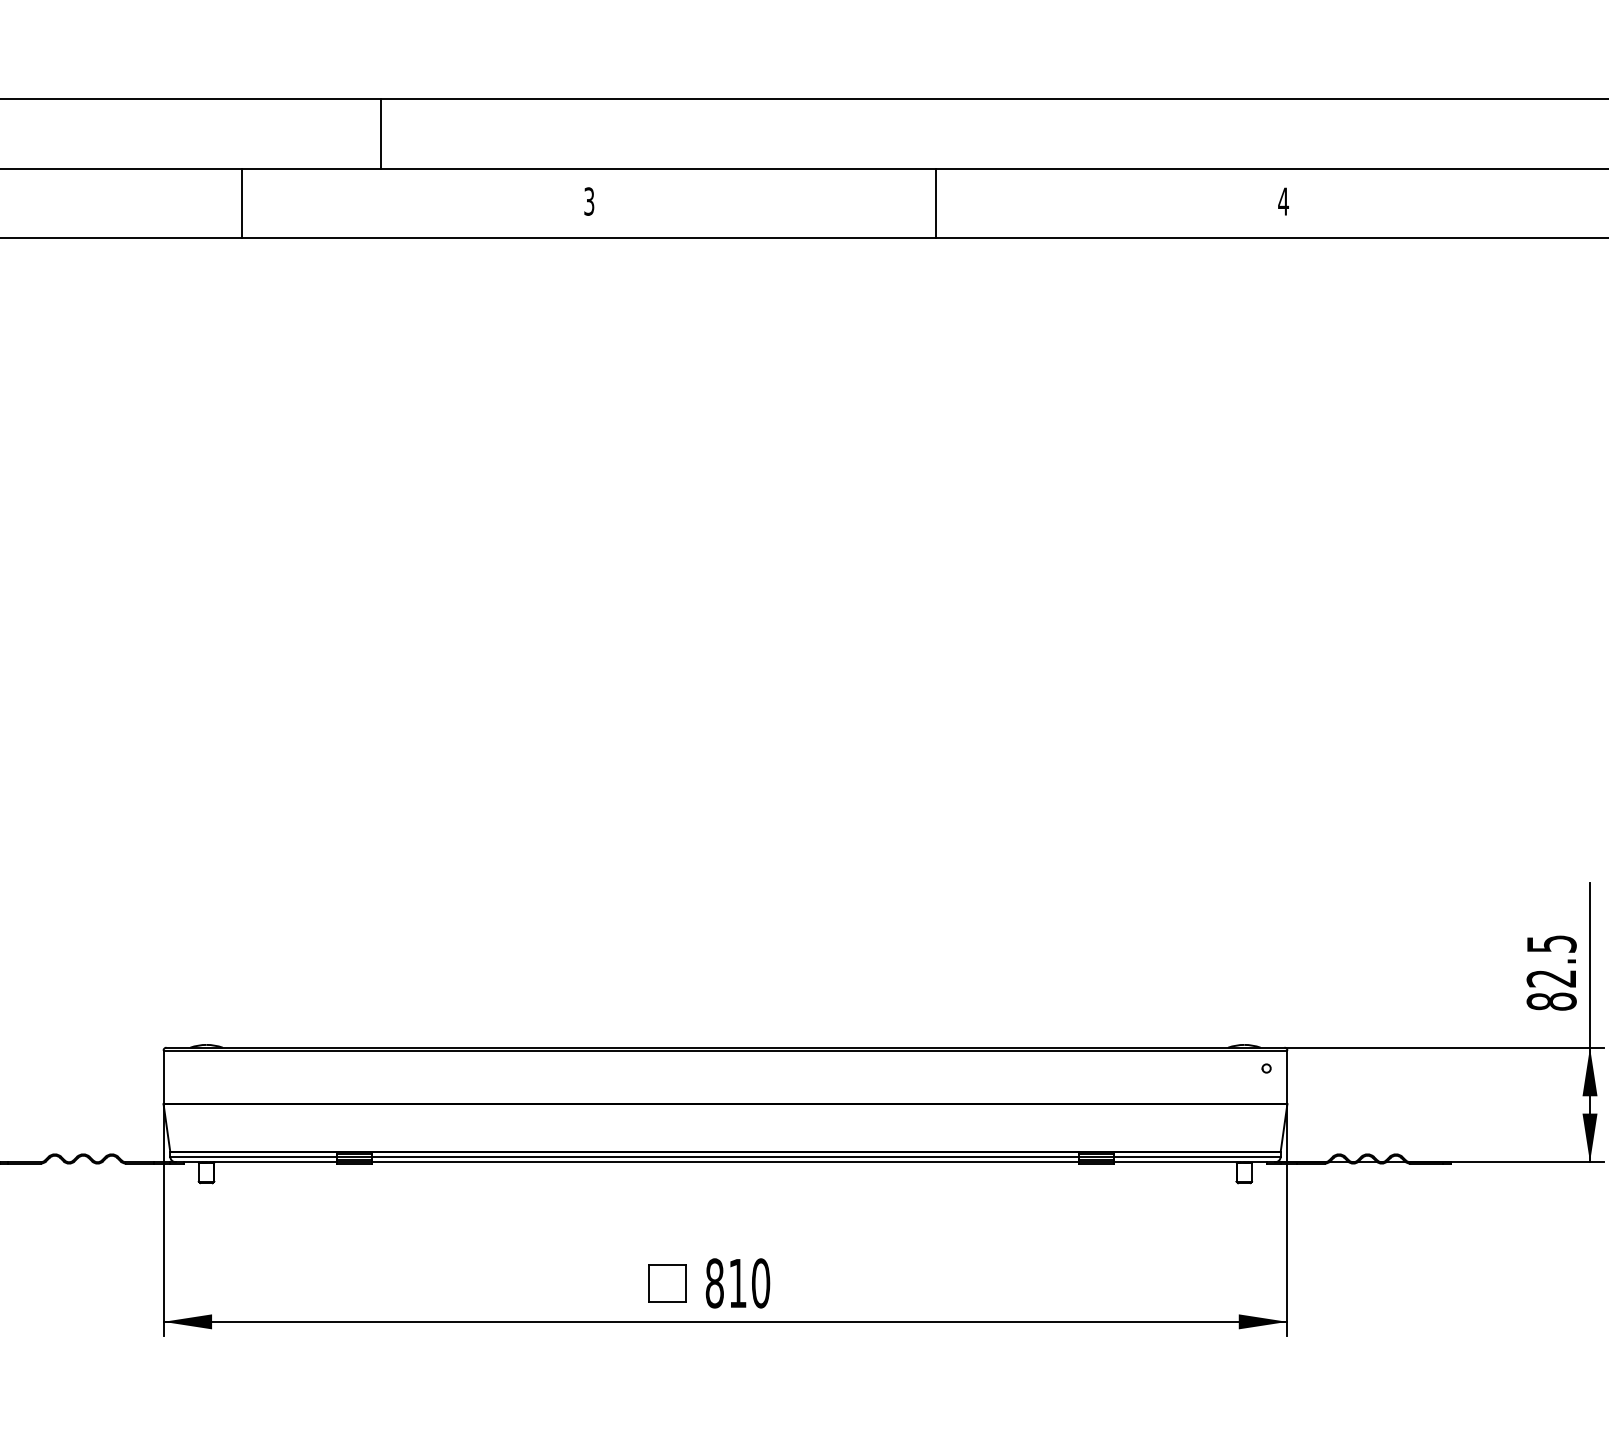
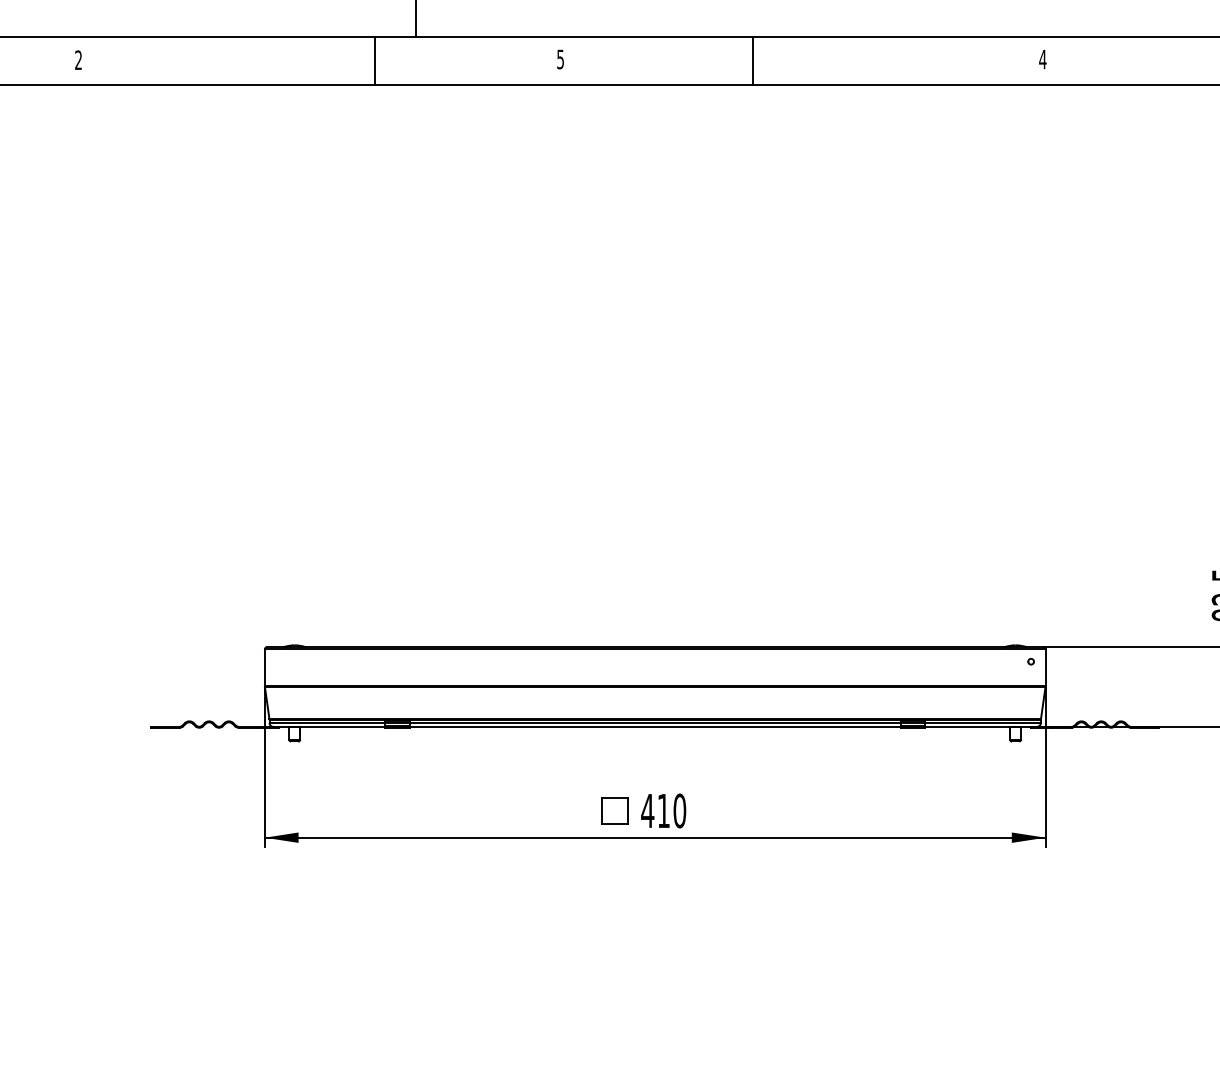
text: (589, 200) -> (560, 58), 3 -> 5
line: (242, 203) -> (375, 60), moved
line: (936, 203) -> (752, 60), moved
text: (714, 1282) -> (647, 810), 810 -> 410

